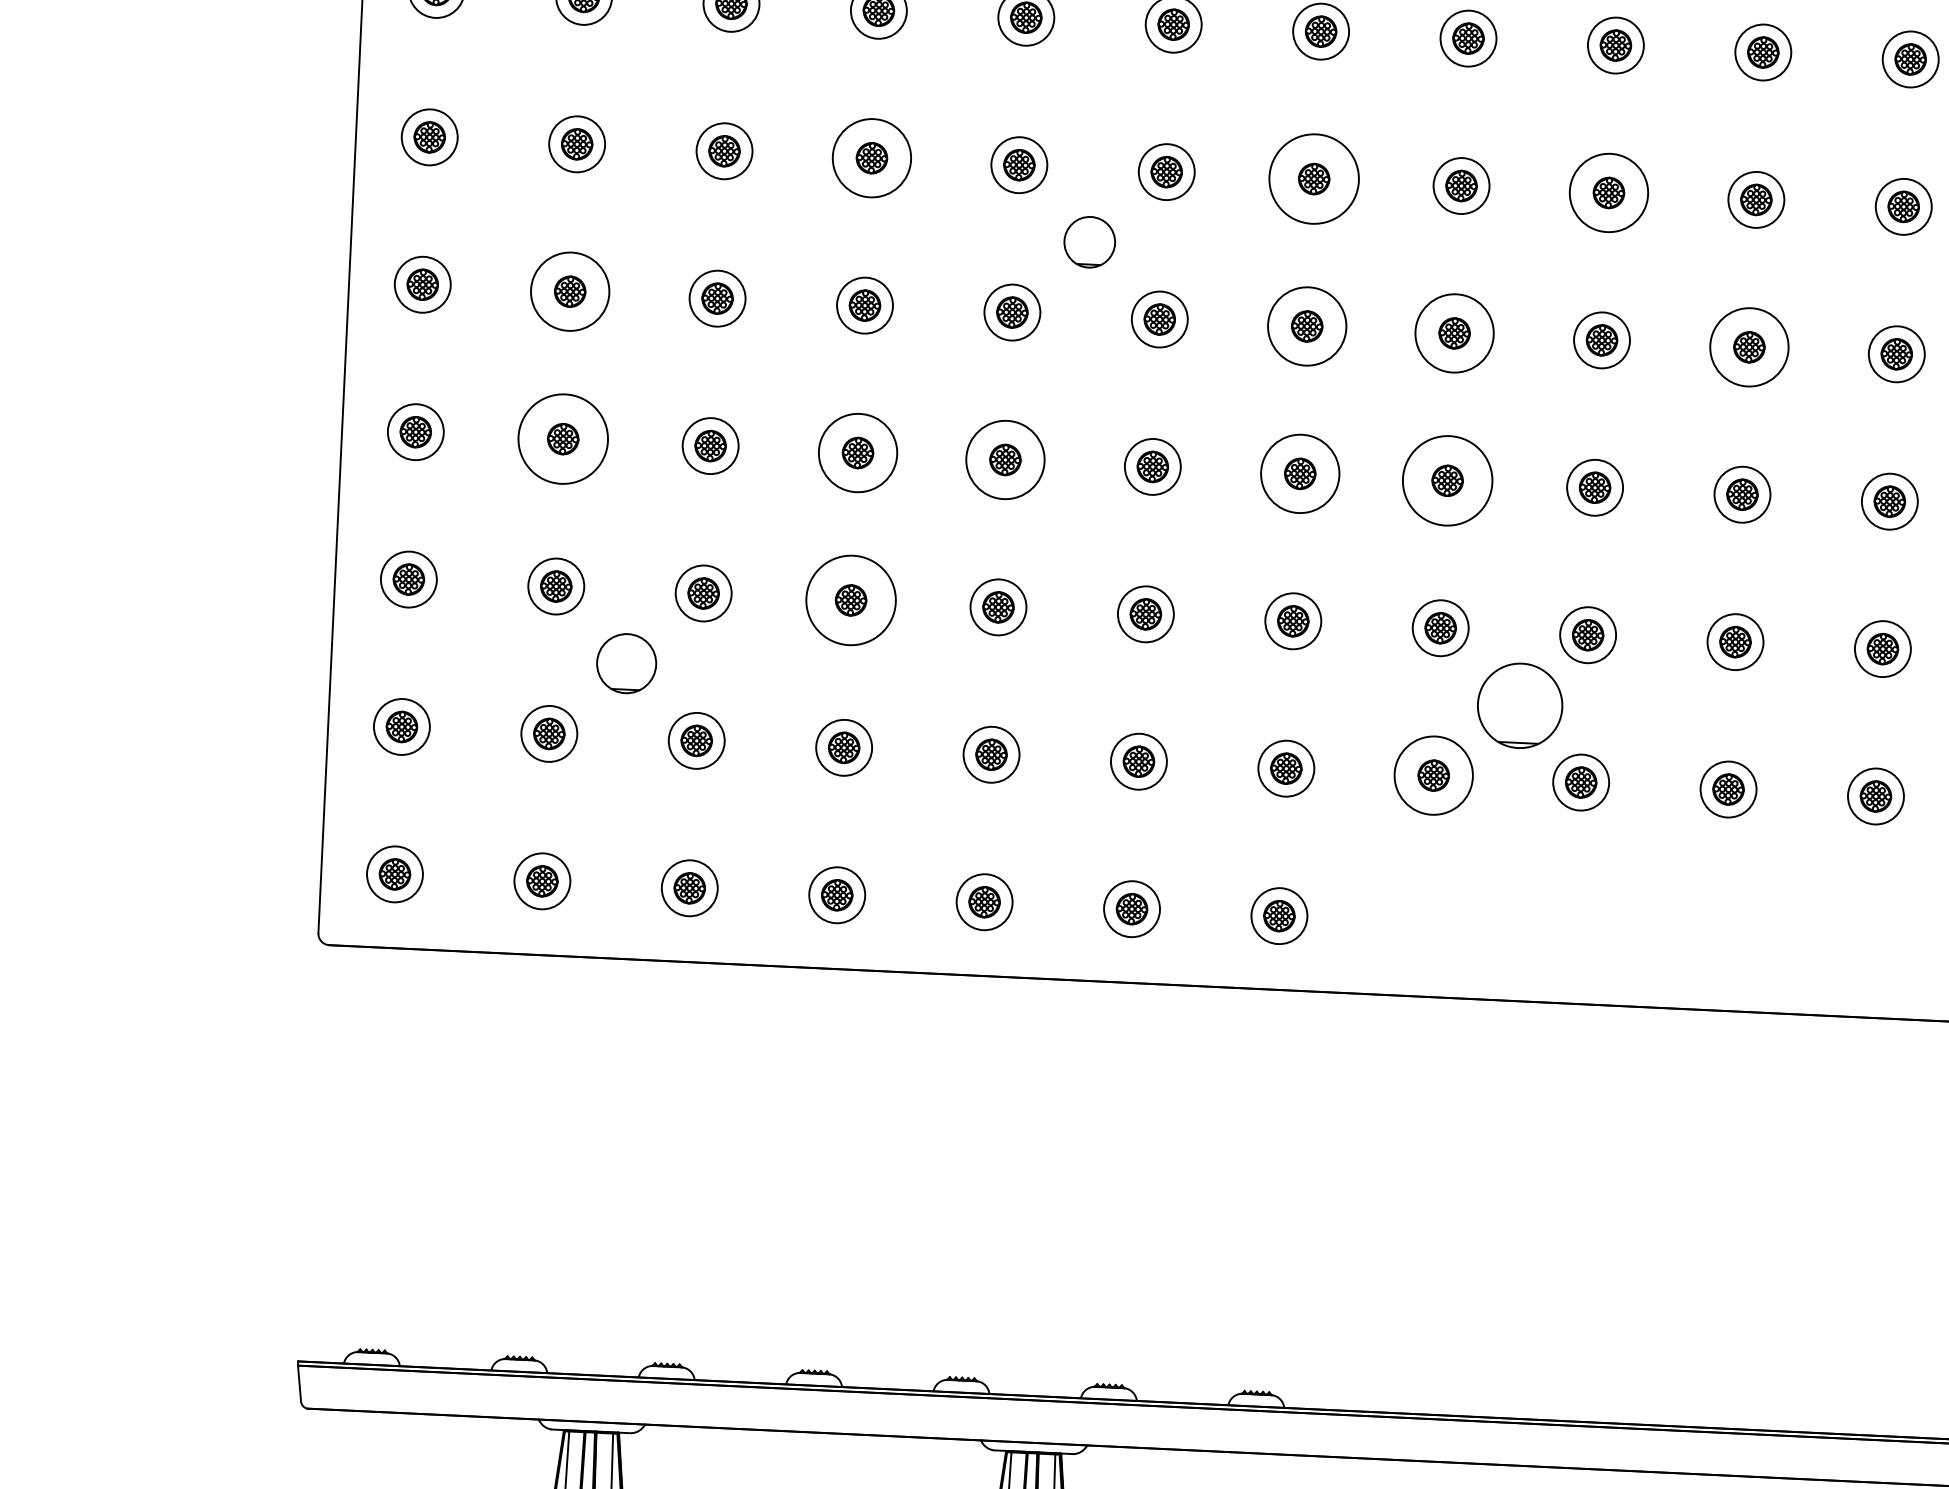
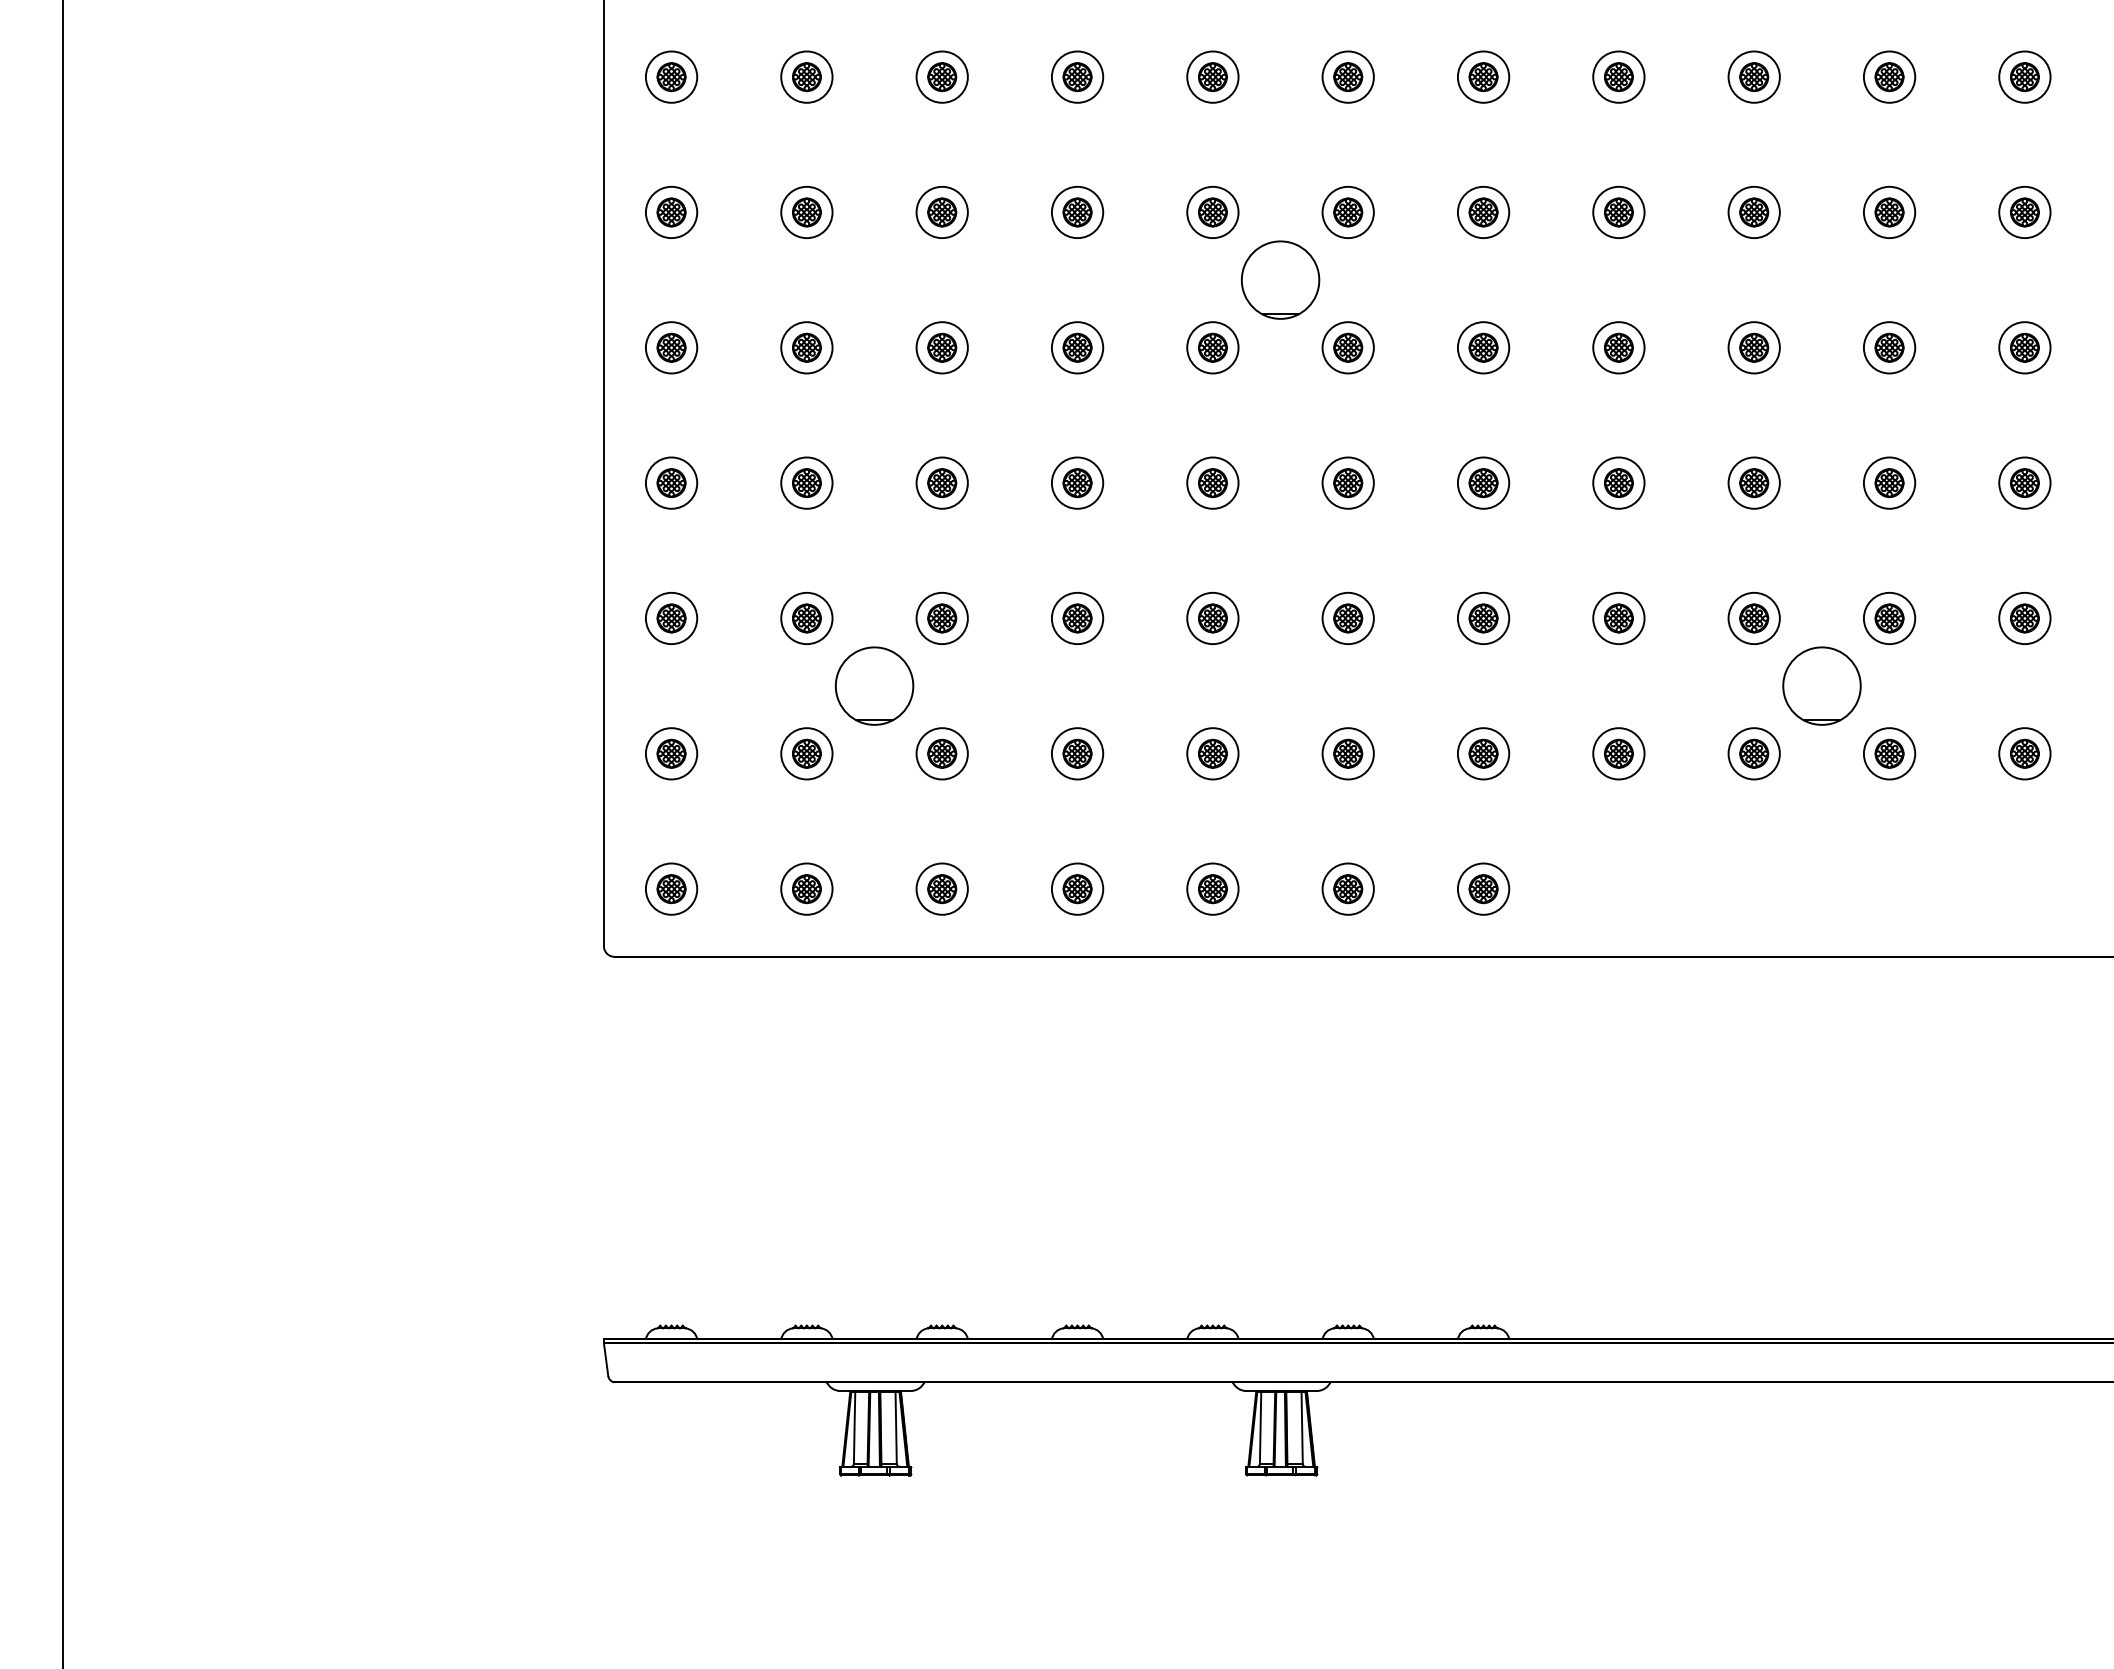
circle: (871, 158) -> (1077, 212), size x0.71
circle: (1314, 179) -> (1483, 212), size x0.62
circle: (1608, 192) -> (1753, 212), size x0.71
part: (1089, 241) -> (1280, 279), size x1.67
circle: (569, 291) -> (806, 347), size x0.71
circle: (1307, 326) -> (1483, 347), size x0.71
circle: (1454, 333) -> (1618, 347), size x0.71
circle: (1749, 346) -> (1889, 347), size x0.71
circle: (562, 438) -> (806, 482), size x0.62
circle: (858, 452) -> (1077, 482), size x0.71
circle: (1005, 459) -> (1212, 482), size x0.71
circle: (1300, 473) -> (1483, 482), size x0.71
circle: (1447, 480) -> (1618, 482), size x0.62
circle: (851, 600) -> (1077, 618), size x0.62
part: (626, 663) -> (874, 685), size x1.43
part: (1519, 705) -> (1821, 685), moved
circle: (1433, 775) -> (1618, 753), size x0.71

